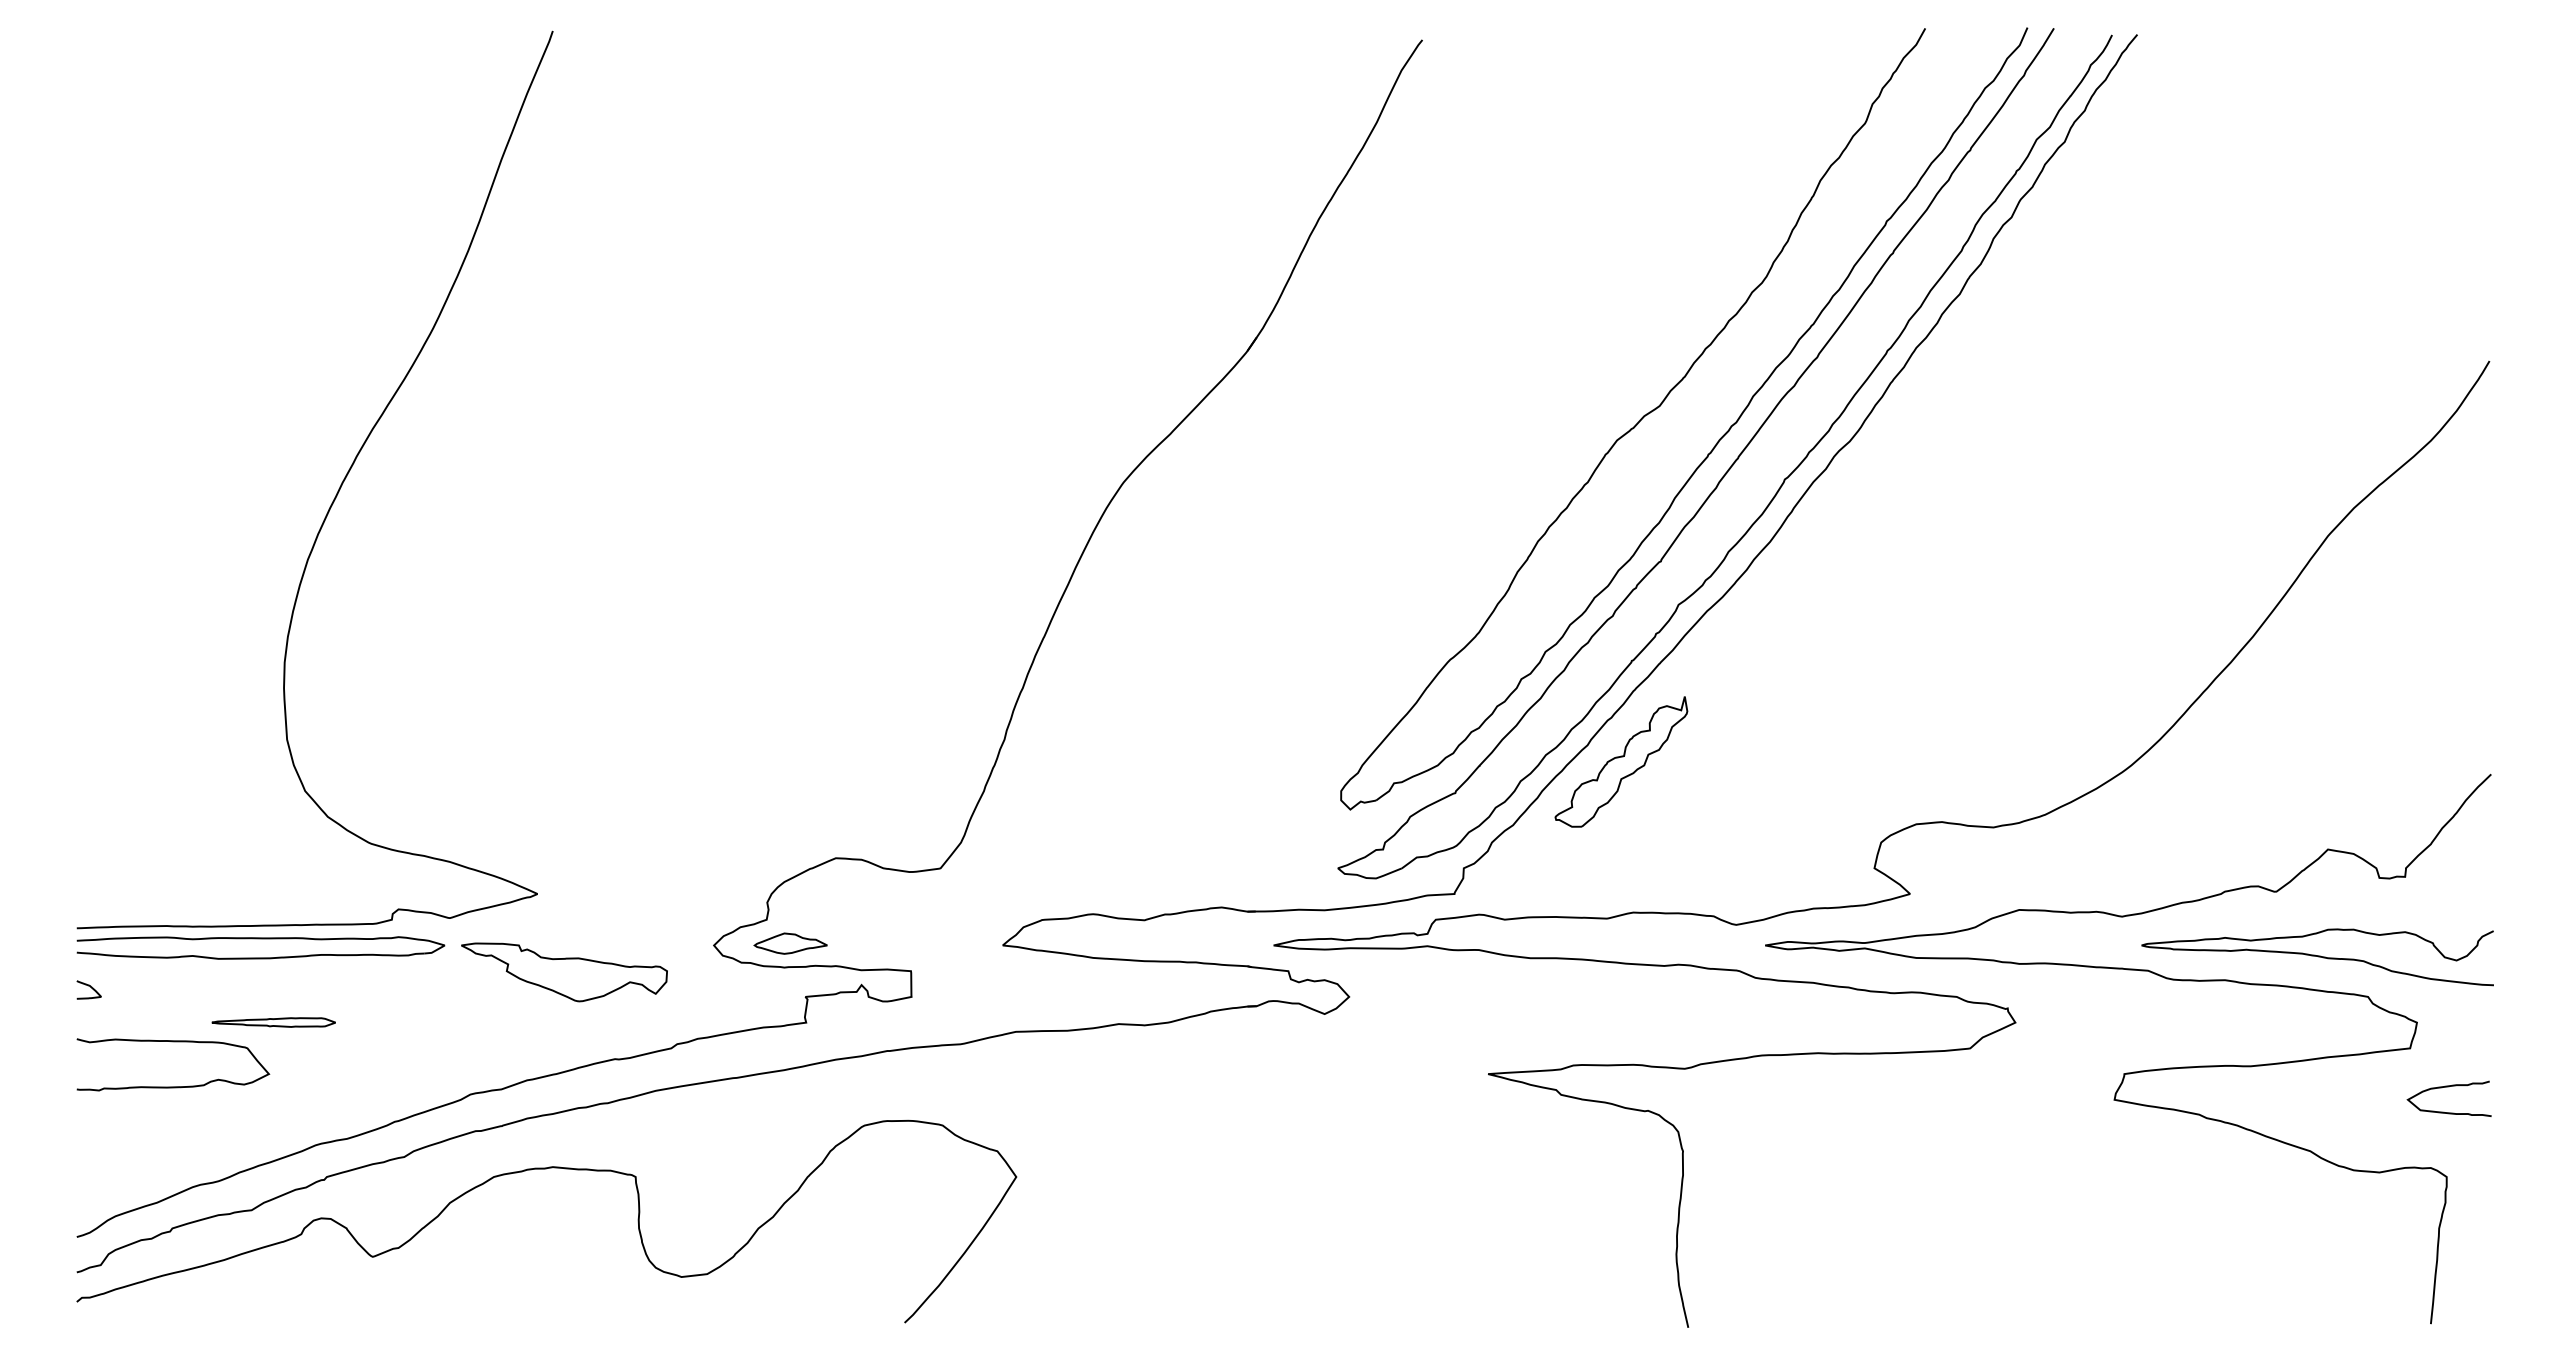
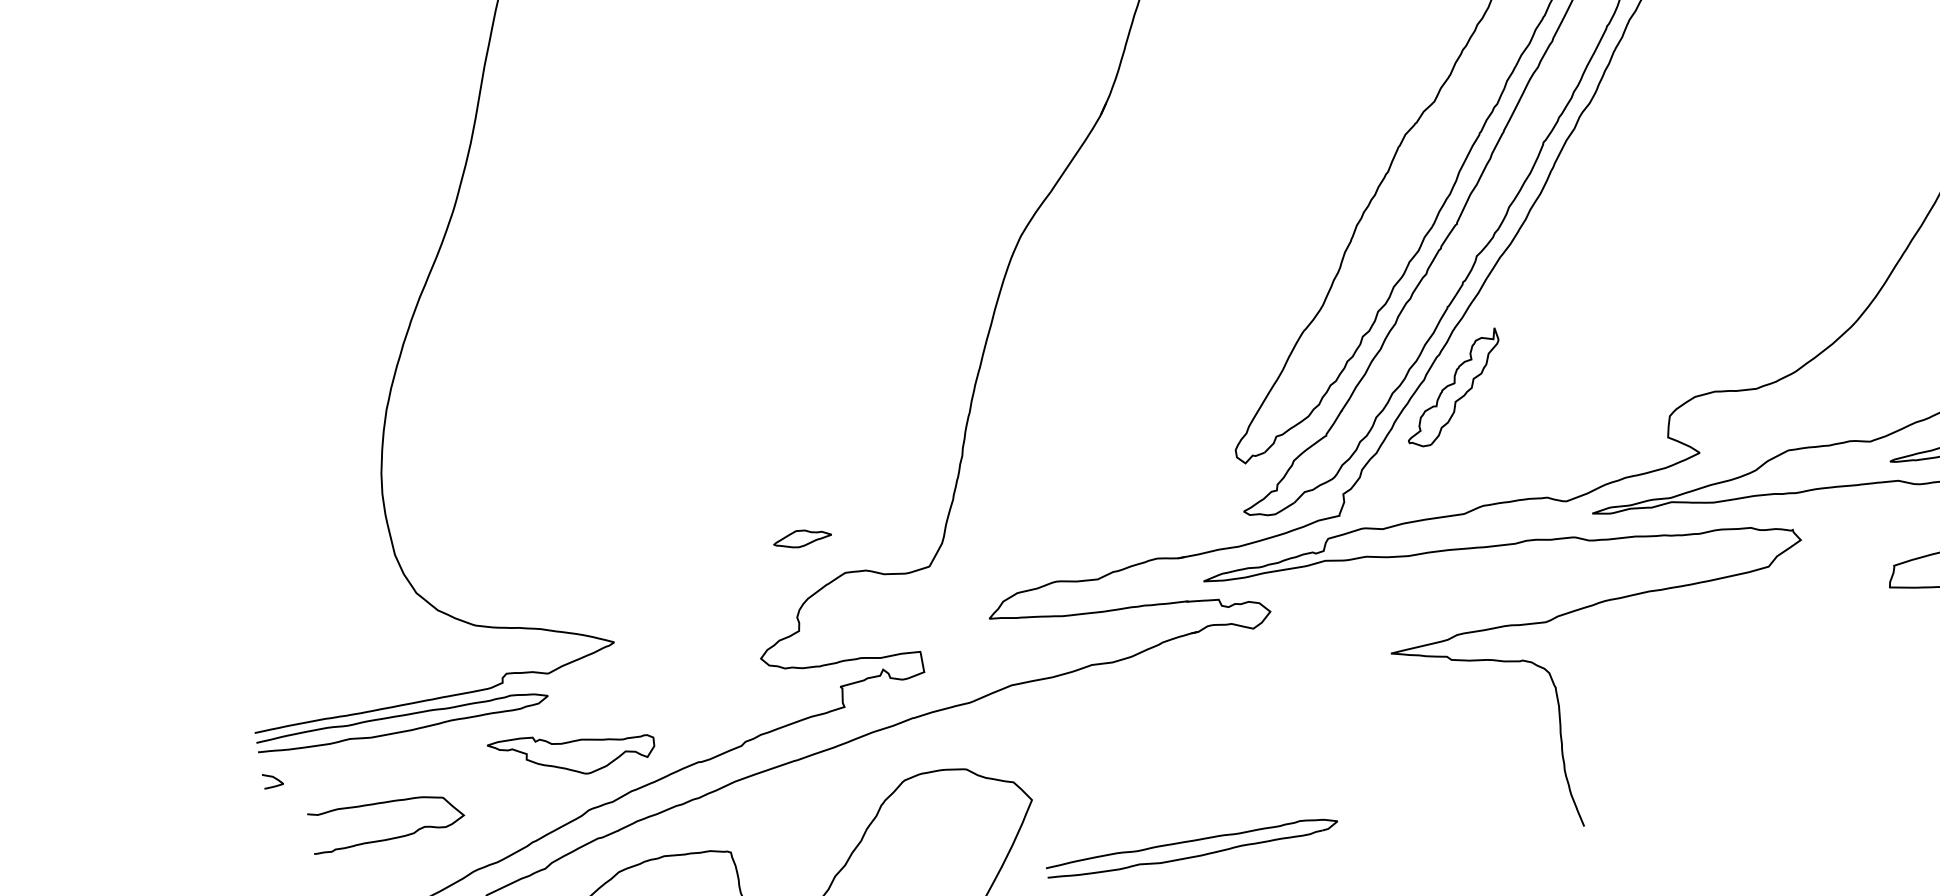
part: (790, 943) -> (802, 538), moved
part: (564, 972) -> (572, 752), moved
part: (273, 1022) -> (423, 780), removed
curve: (173, 1042) -> (384, 803), moved
part: (1202, 1262) -> (1191, 841), added

